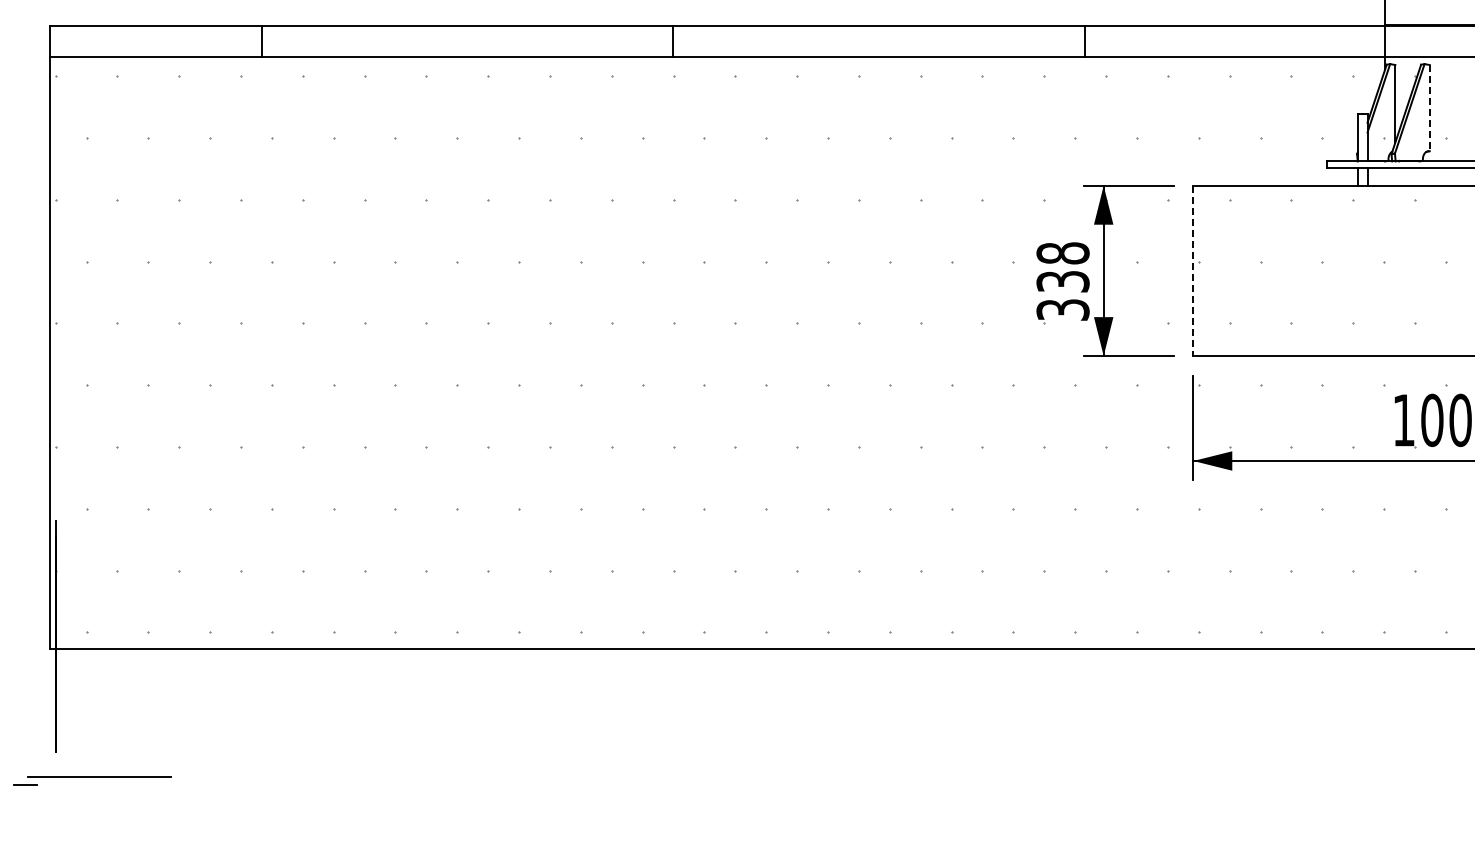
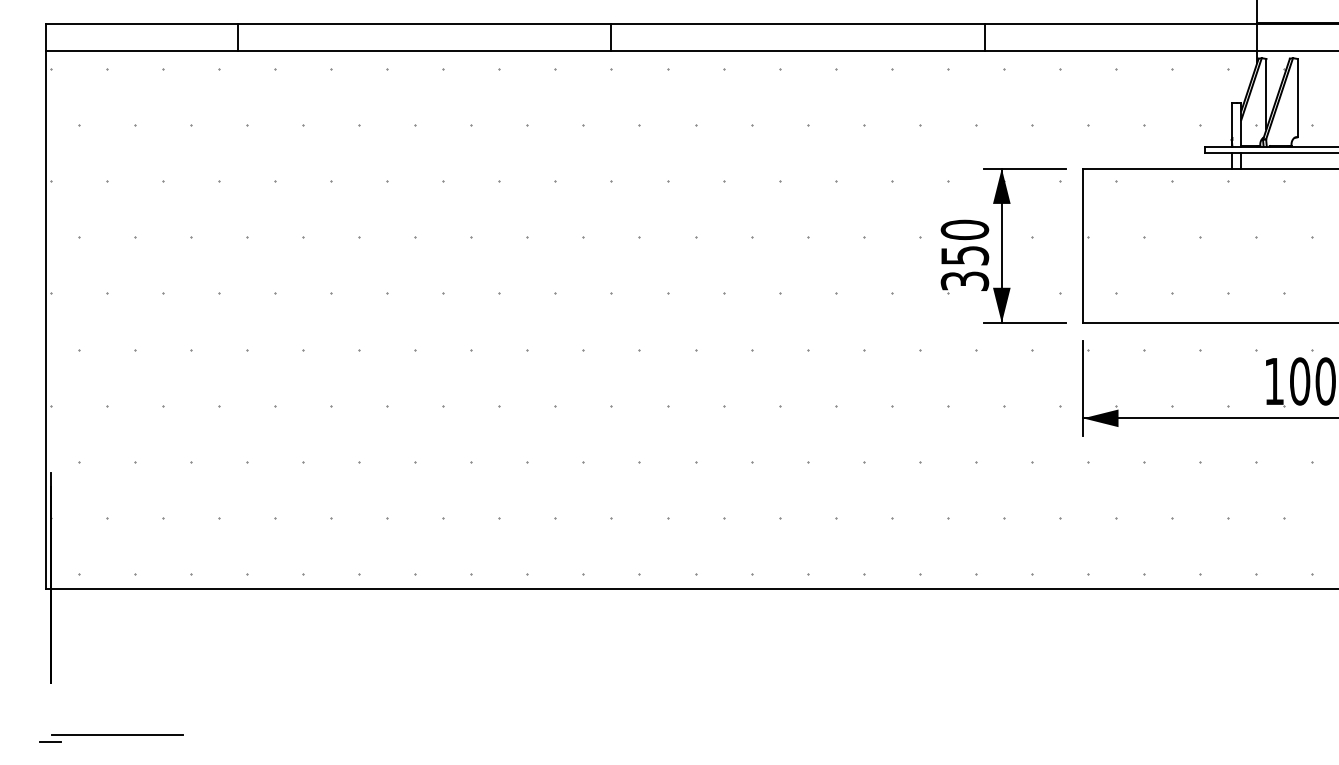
line: (1429, 108) -> (1297, 98), dashed -> solid
text: (1062, 267) -> (964, 242), 338 -> 350
line: (1193, 271) -> (1083, 246), dashed -> solid
part: (92, 780) -> (111, 738), moved

